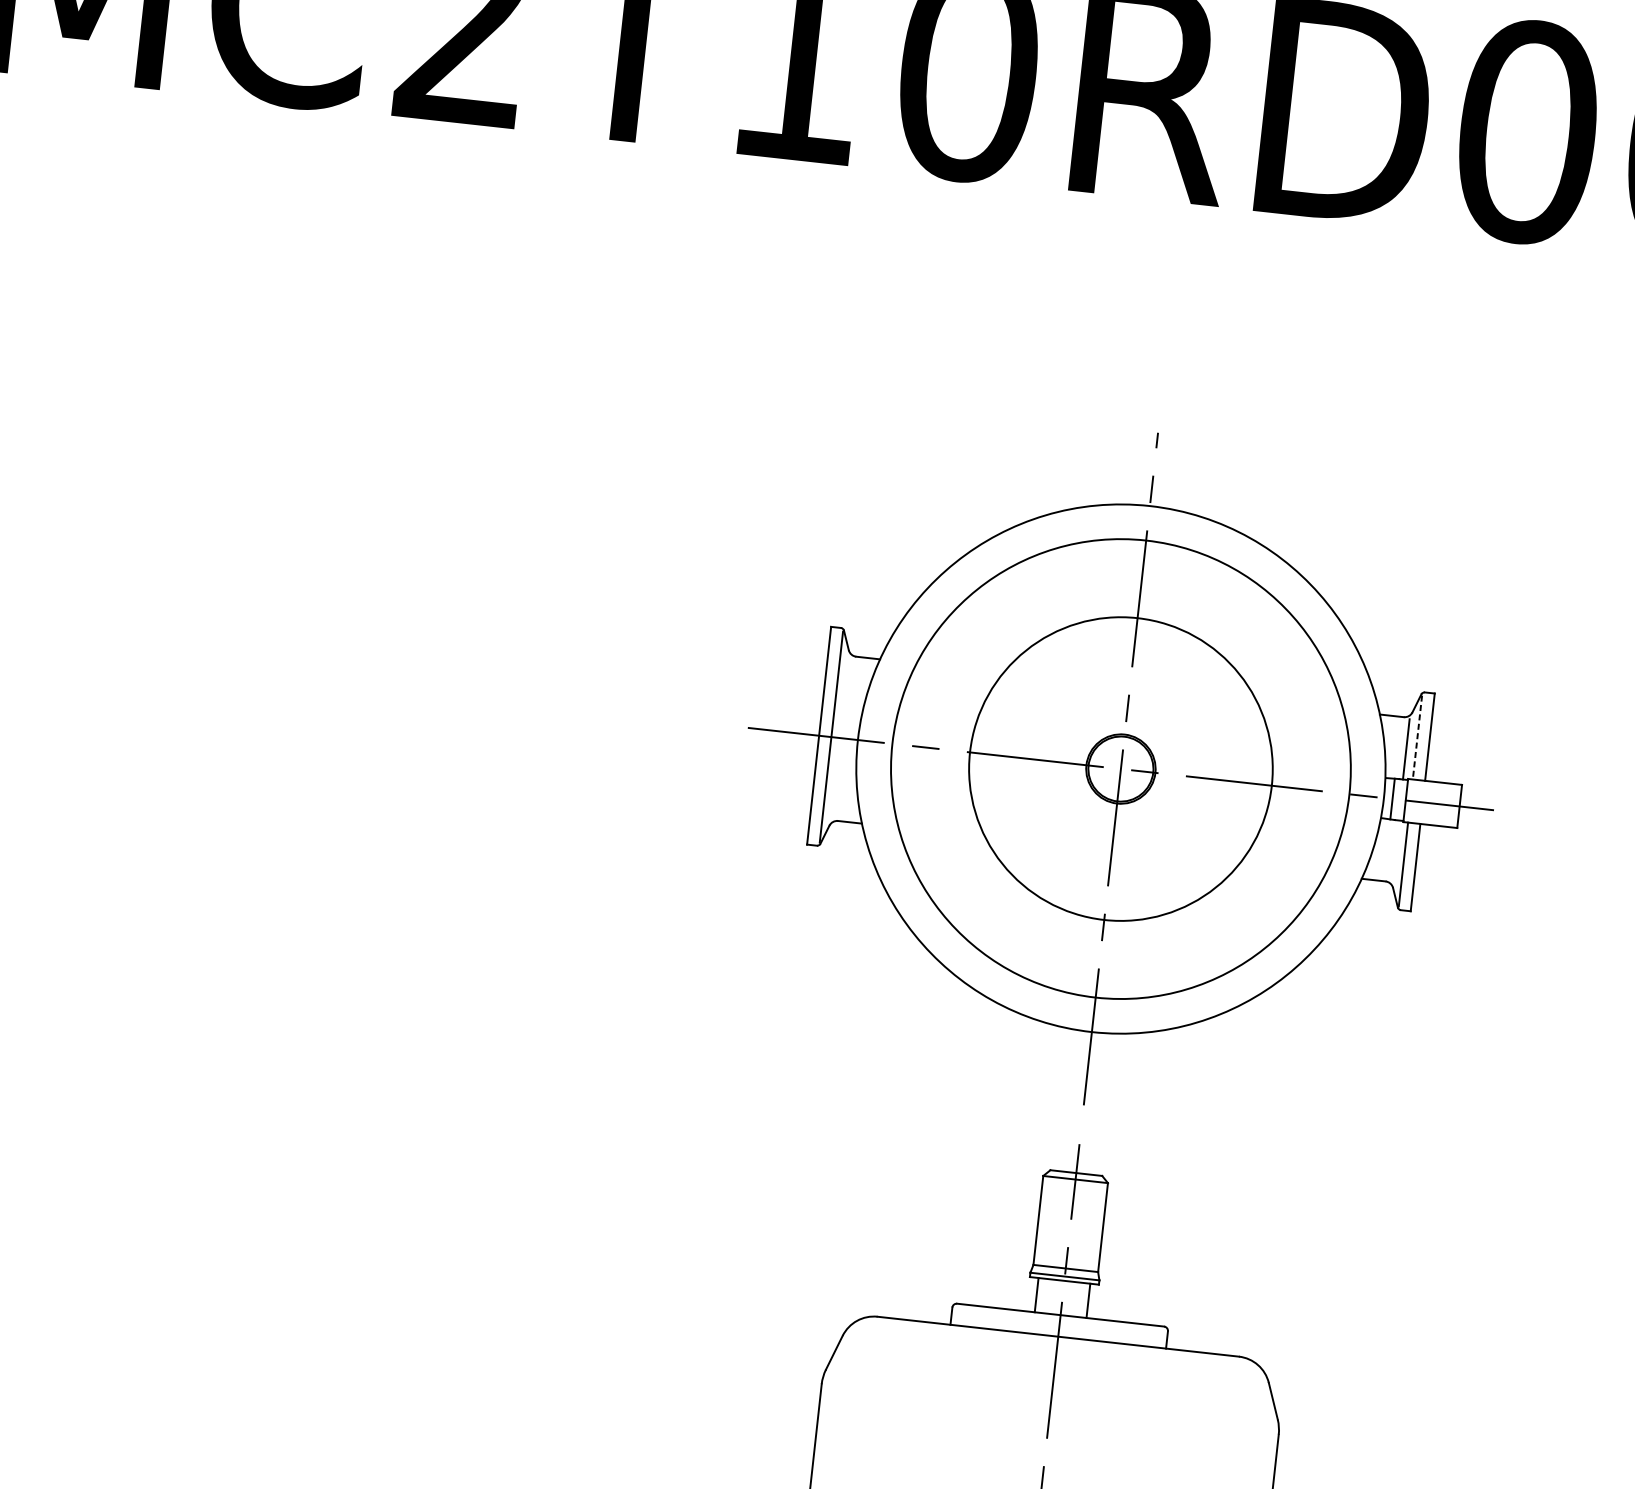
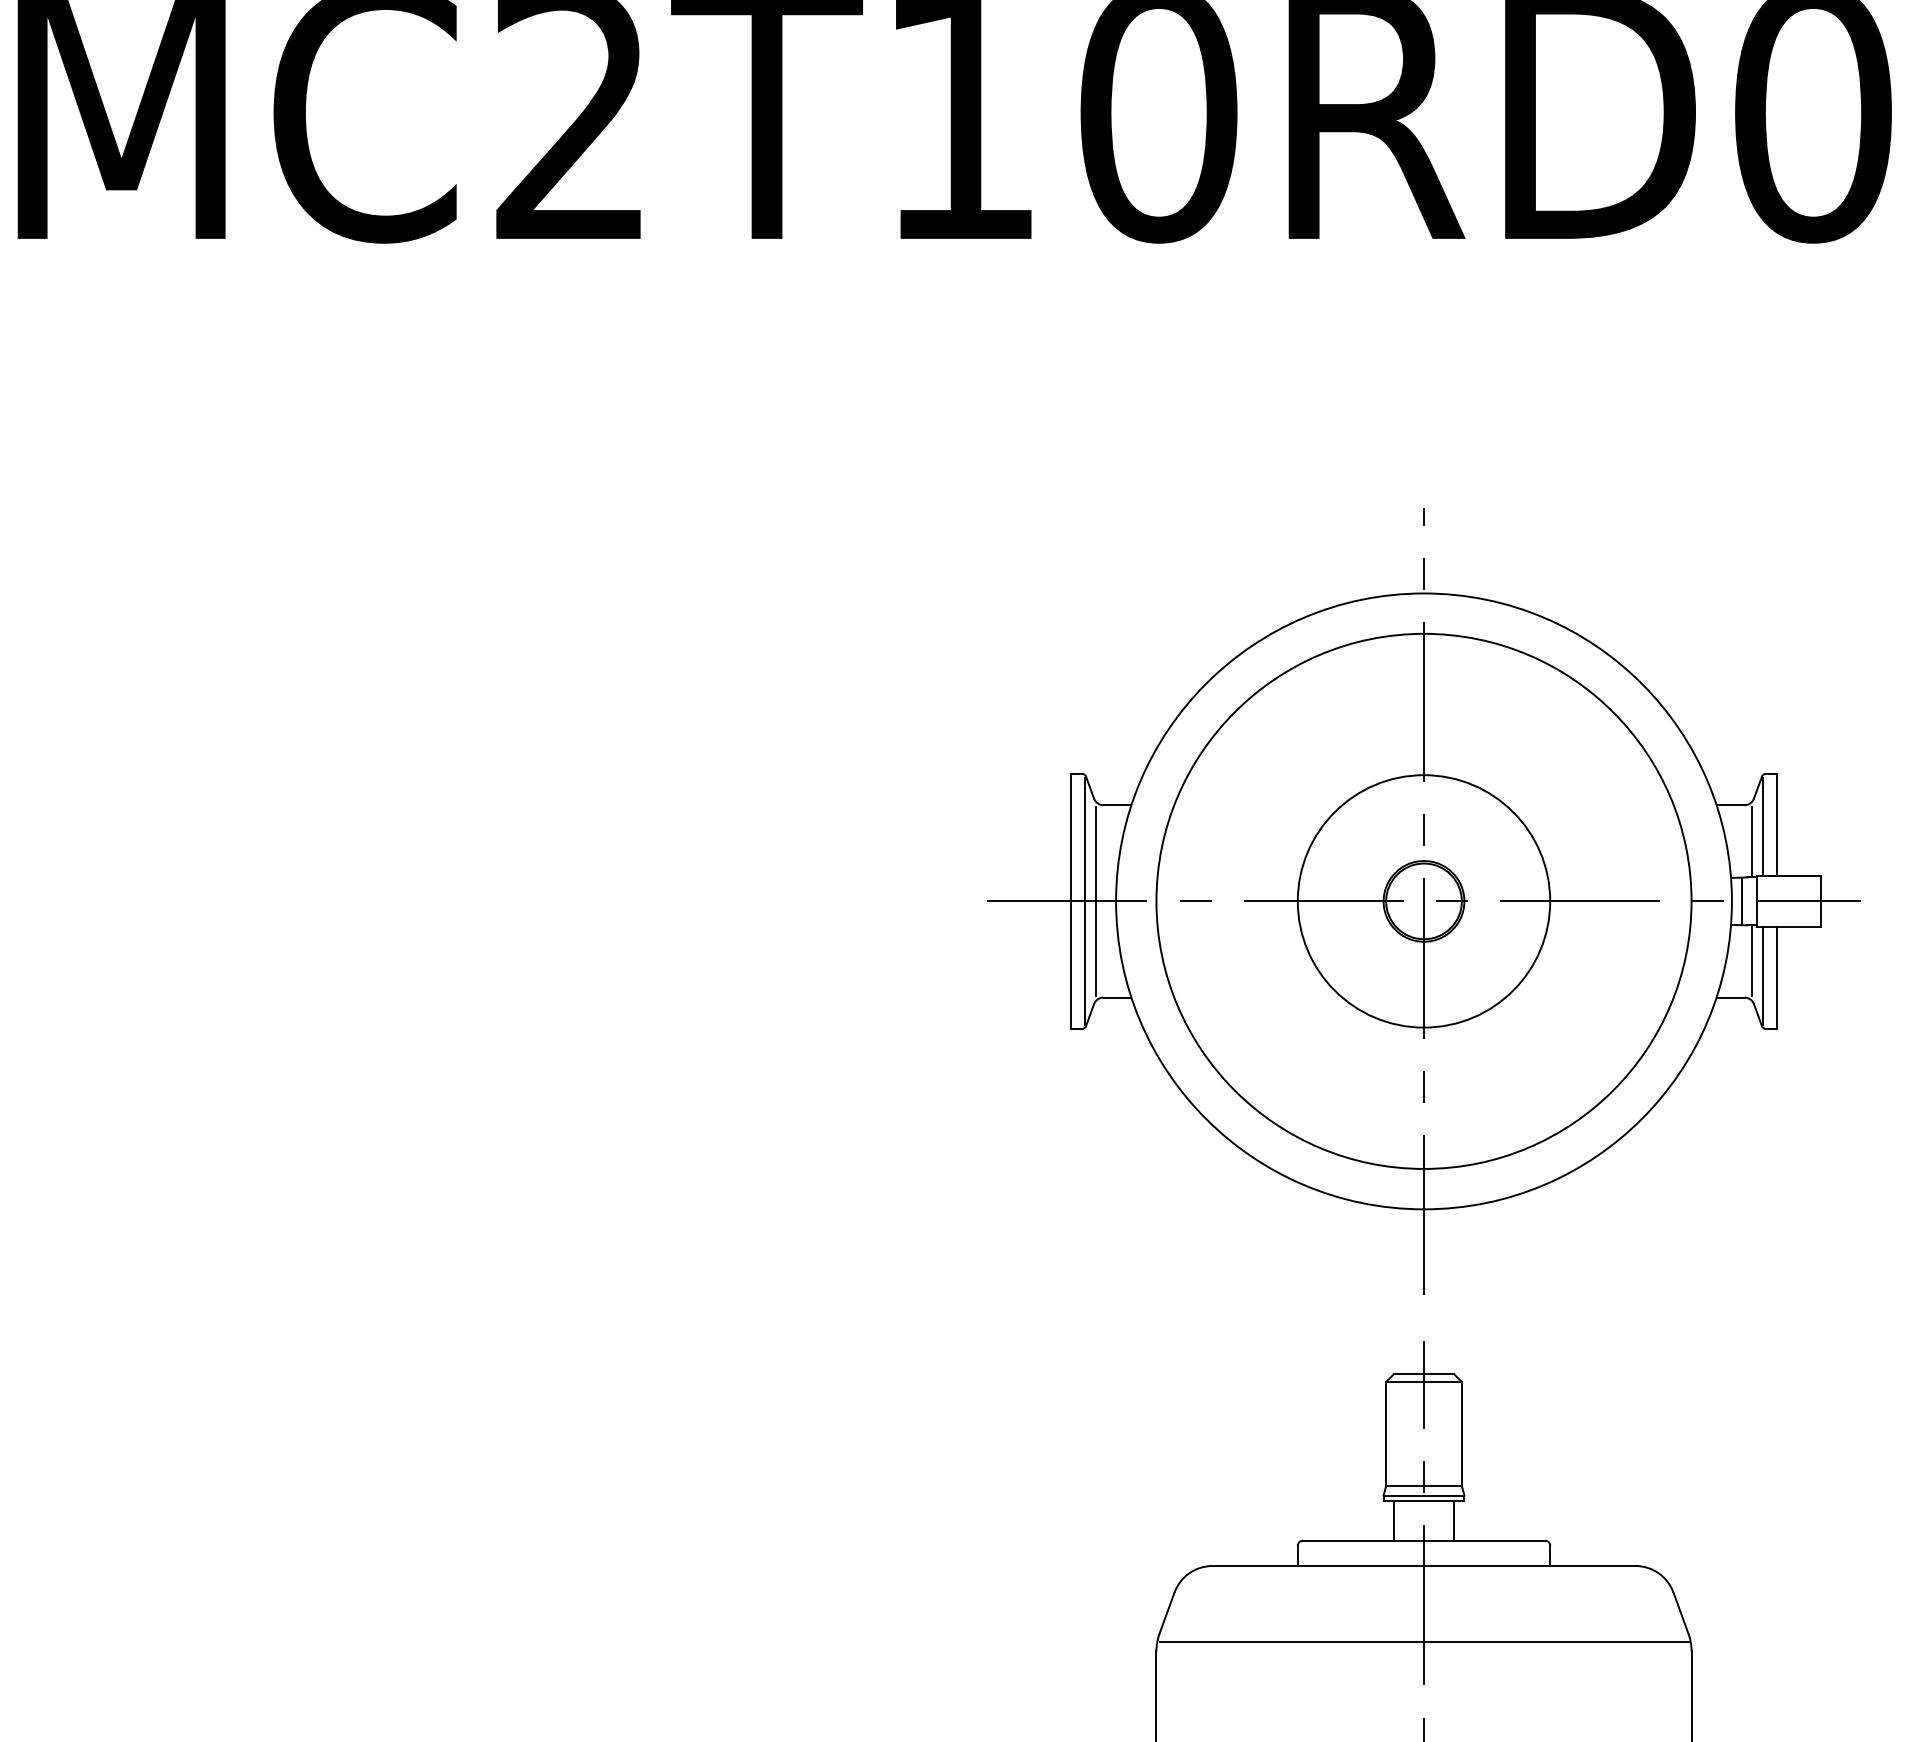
line: (841, 737) -> (1096, 900), added
line: (1417, 737) -> (1762, 827), dashed -> solid
circle: (1120, 769) -> (1423, 901), size x0.71
line: (1395, 850) -> (1751, 960), added
line: (1050, 1402) -> (1423, 1642), added

